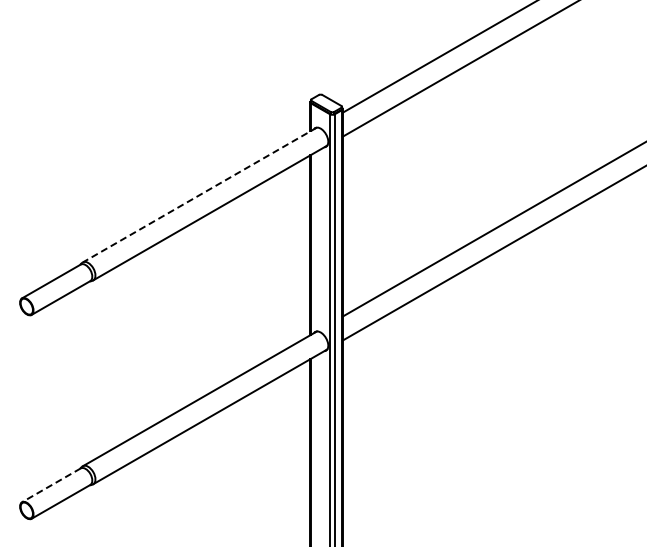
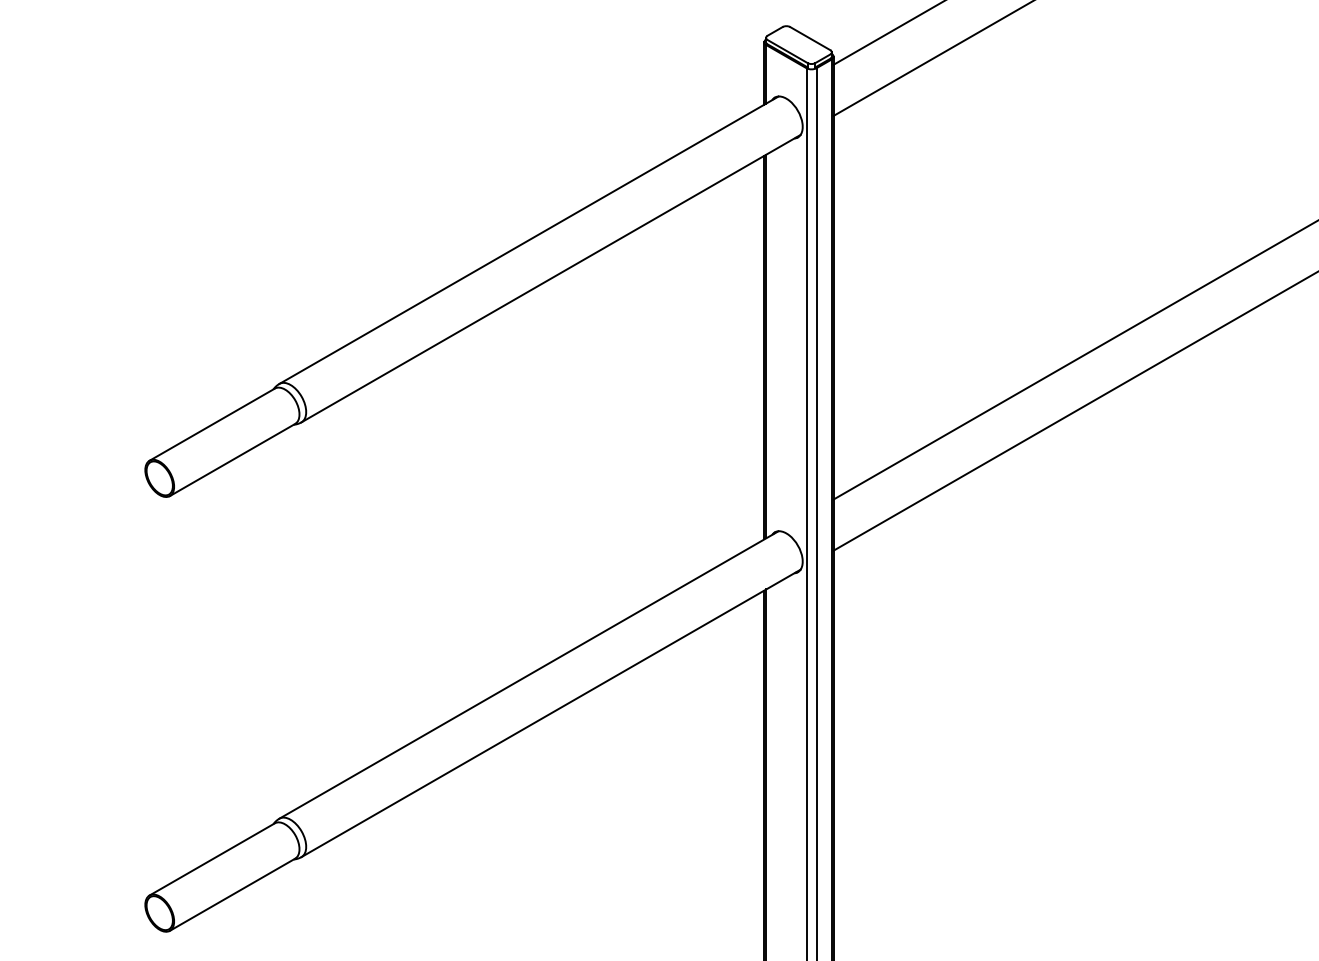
line: (199, 195) -> (528, 241), dashed -> solid
line: (51, 485) -> (212, 859), dashed -> solid

